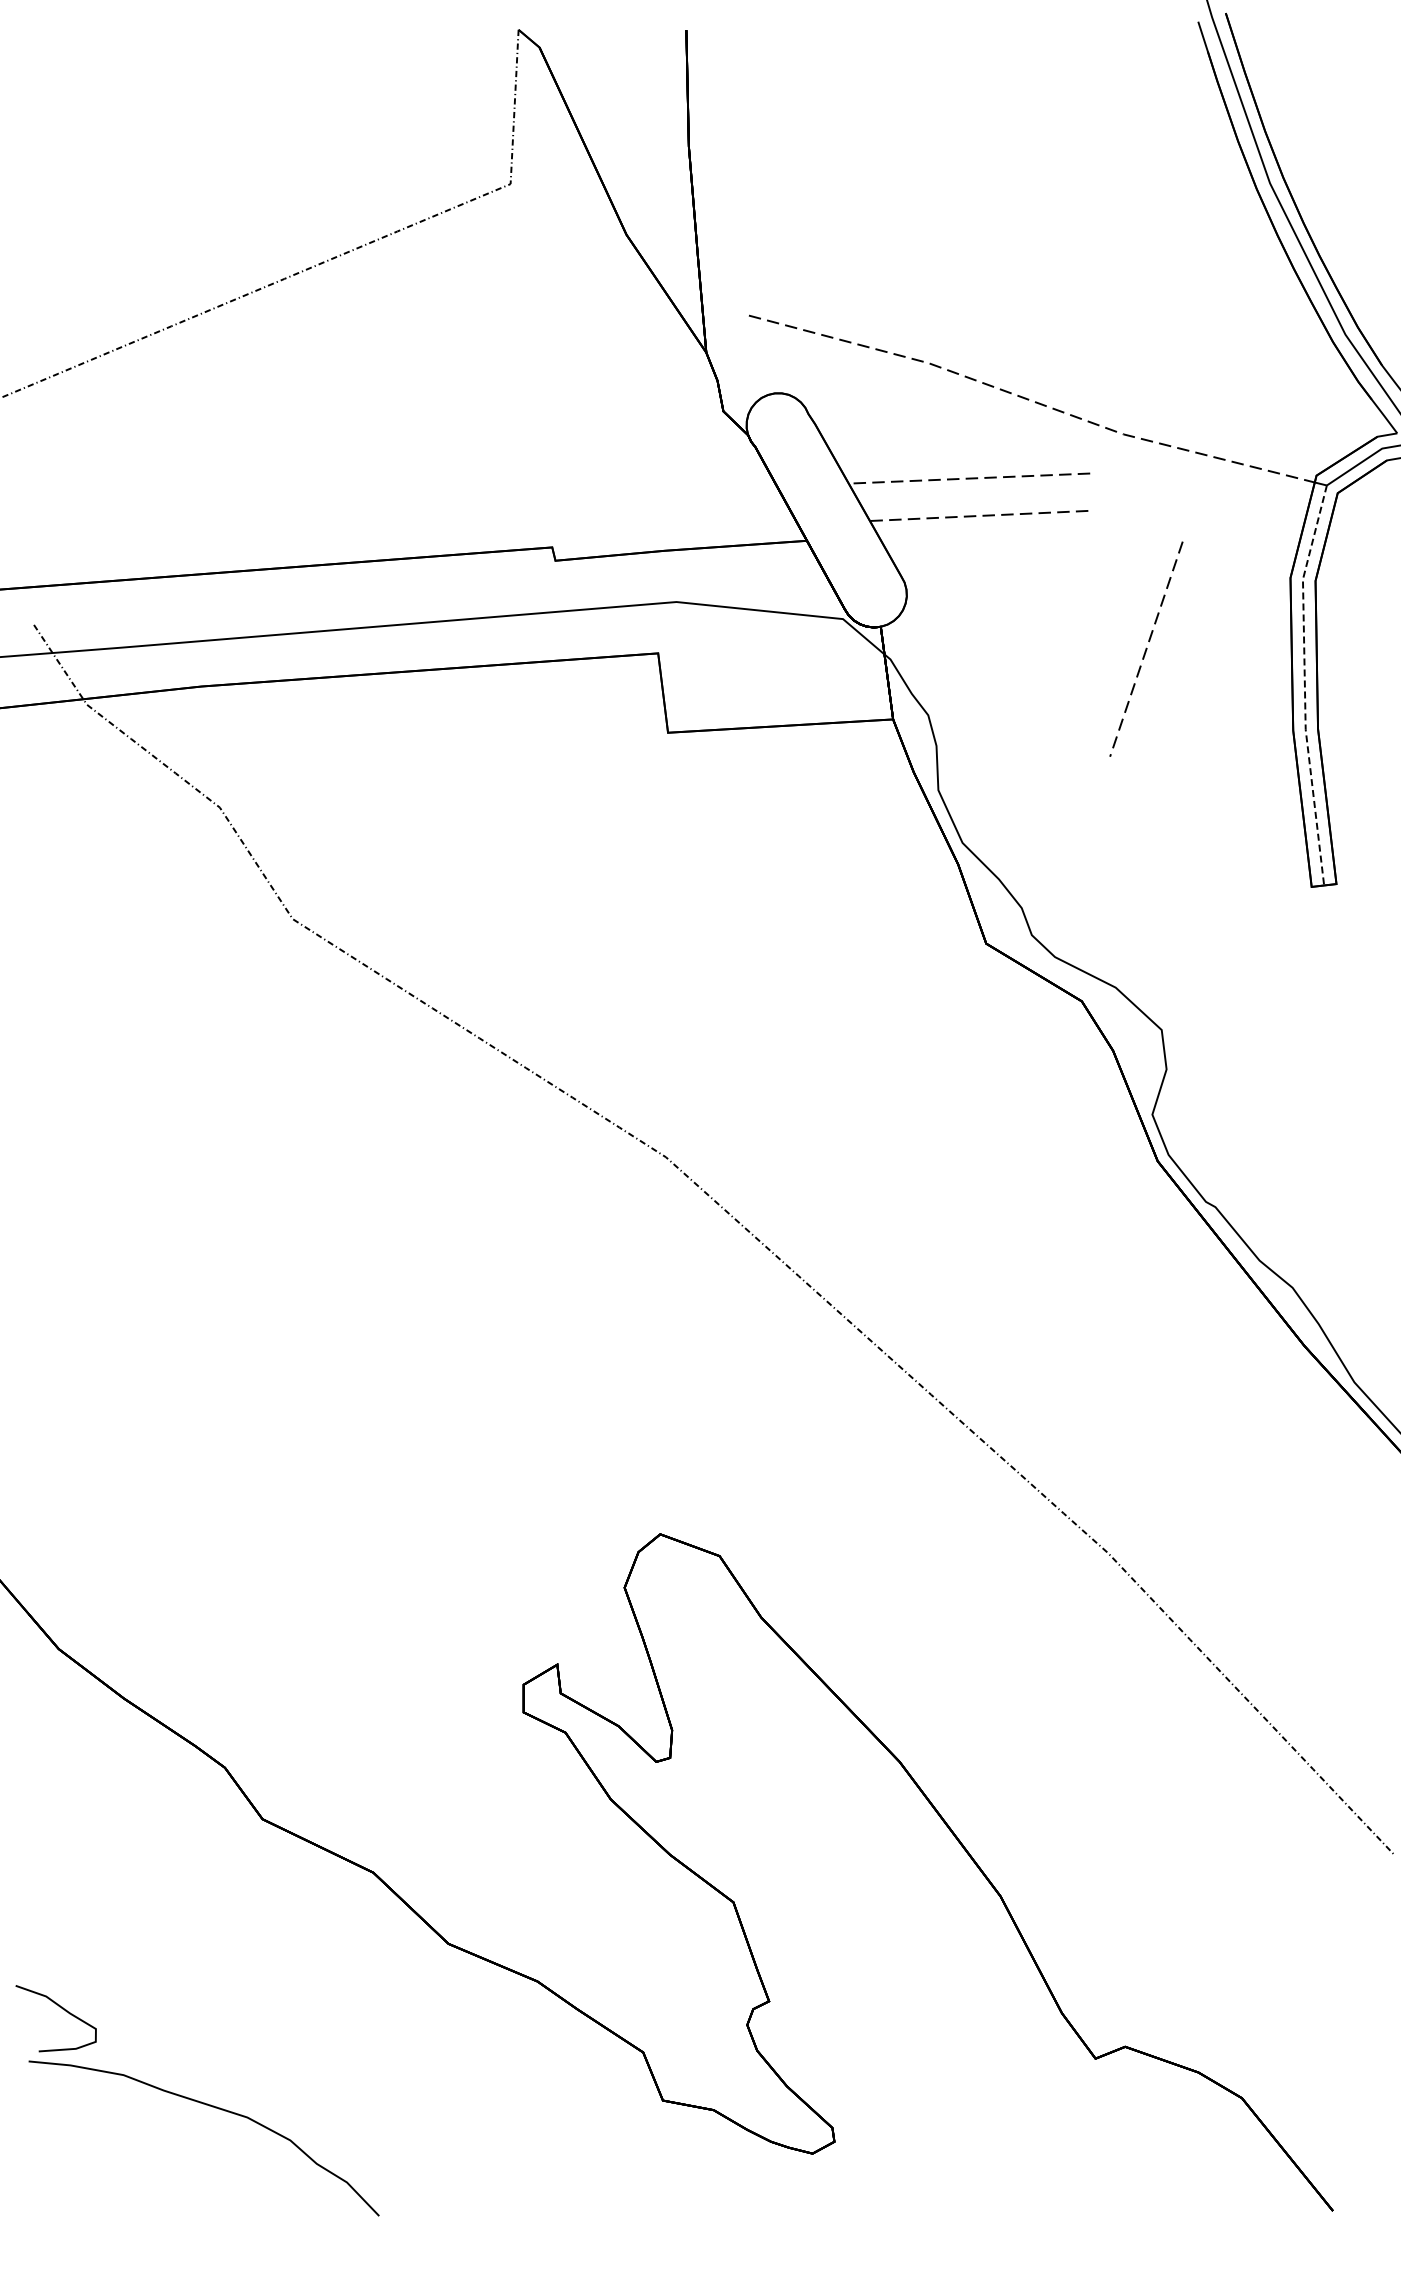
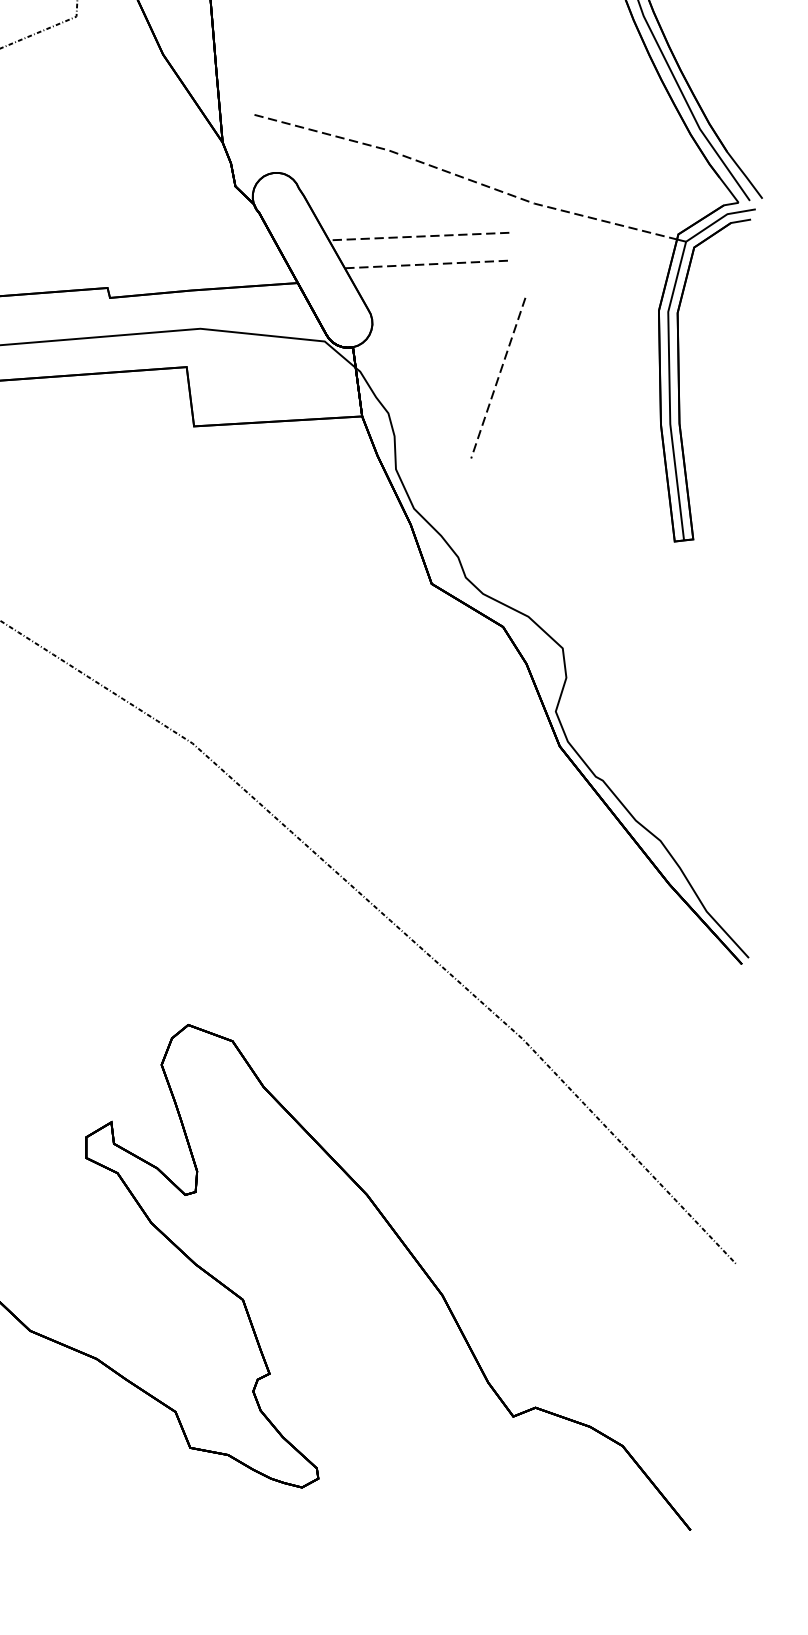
line: (1146, 648) -> (498, 377), moved
line: (1304, 684) -> (669, 390), dashed -> solid

